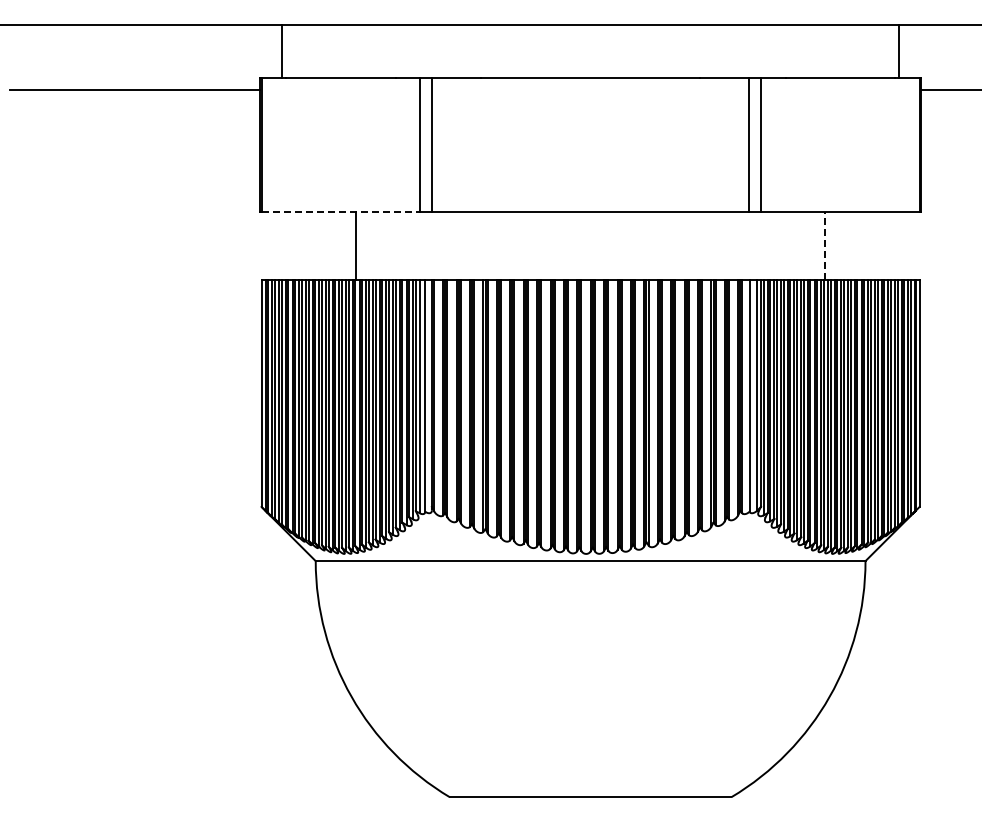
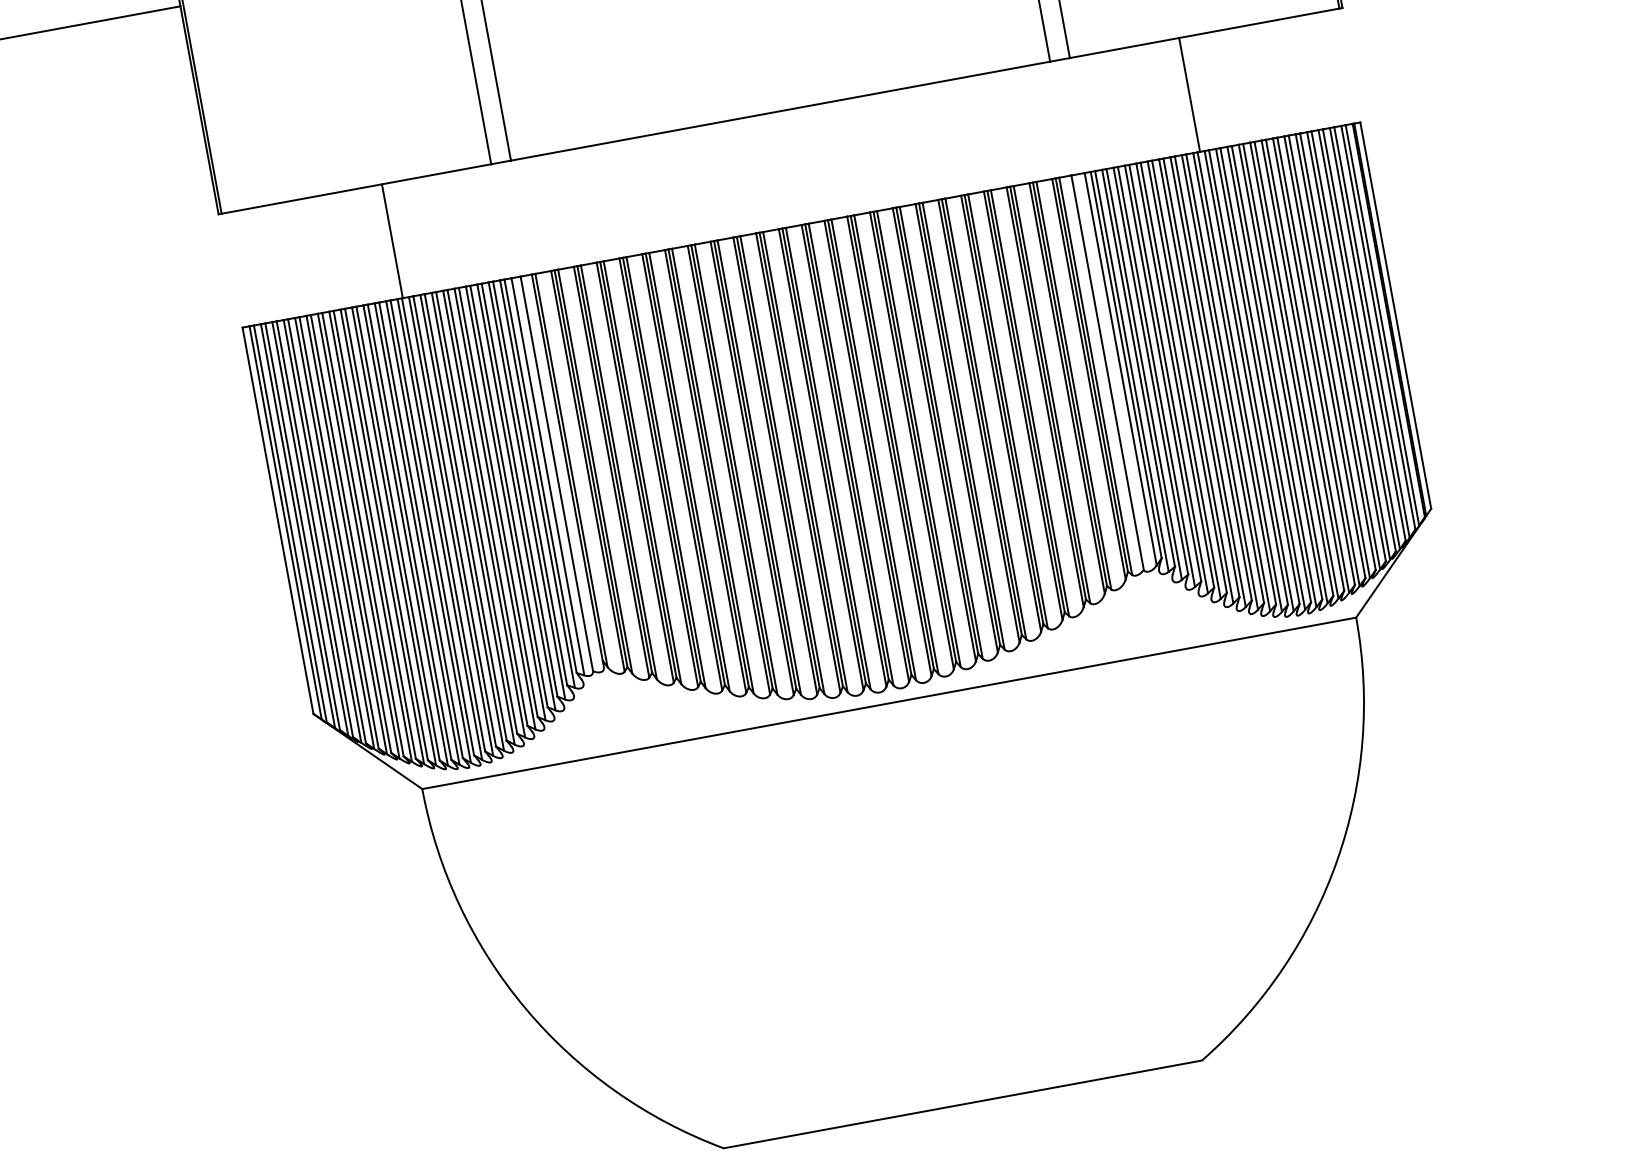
line: (341, 212) -> (357, 188), dashed -> solid
line: (825, 246) -> (1190, 95), dashed -> solid

